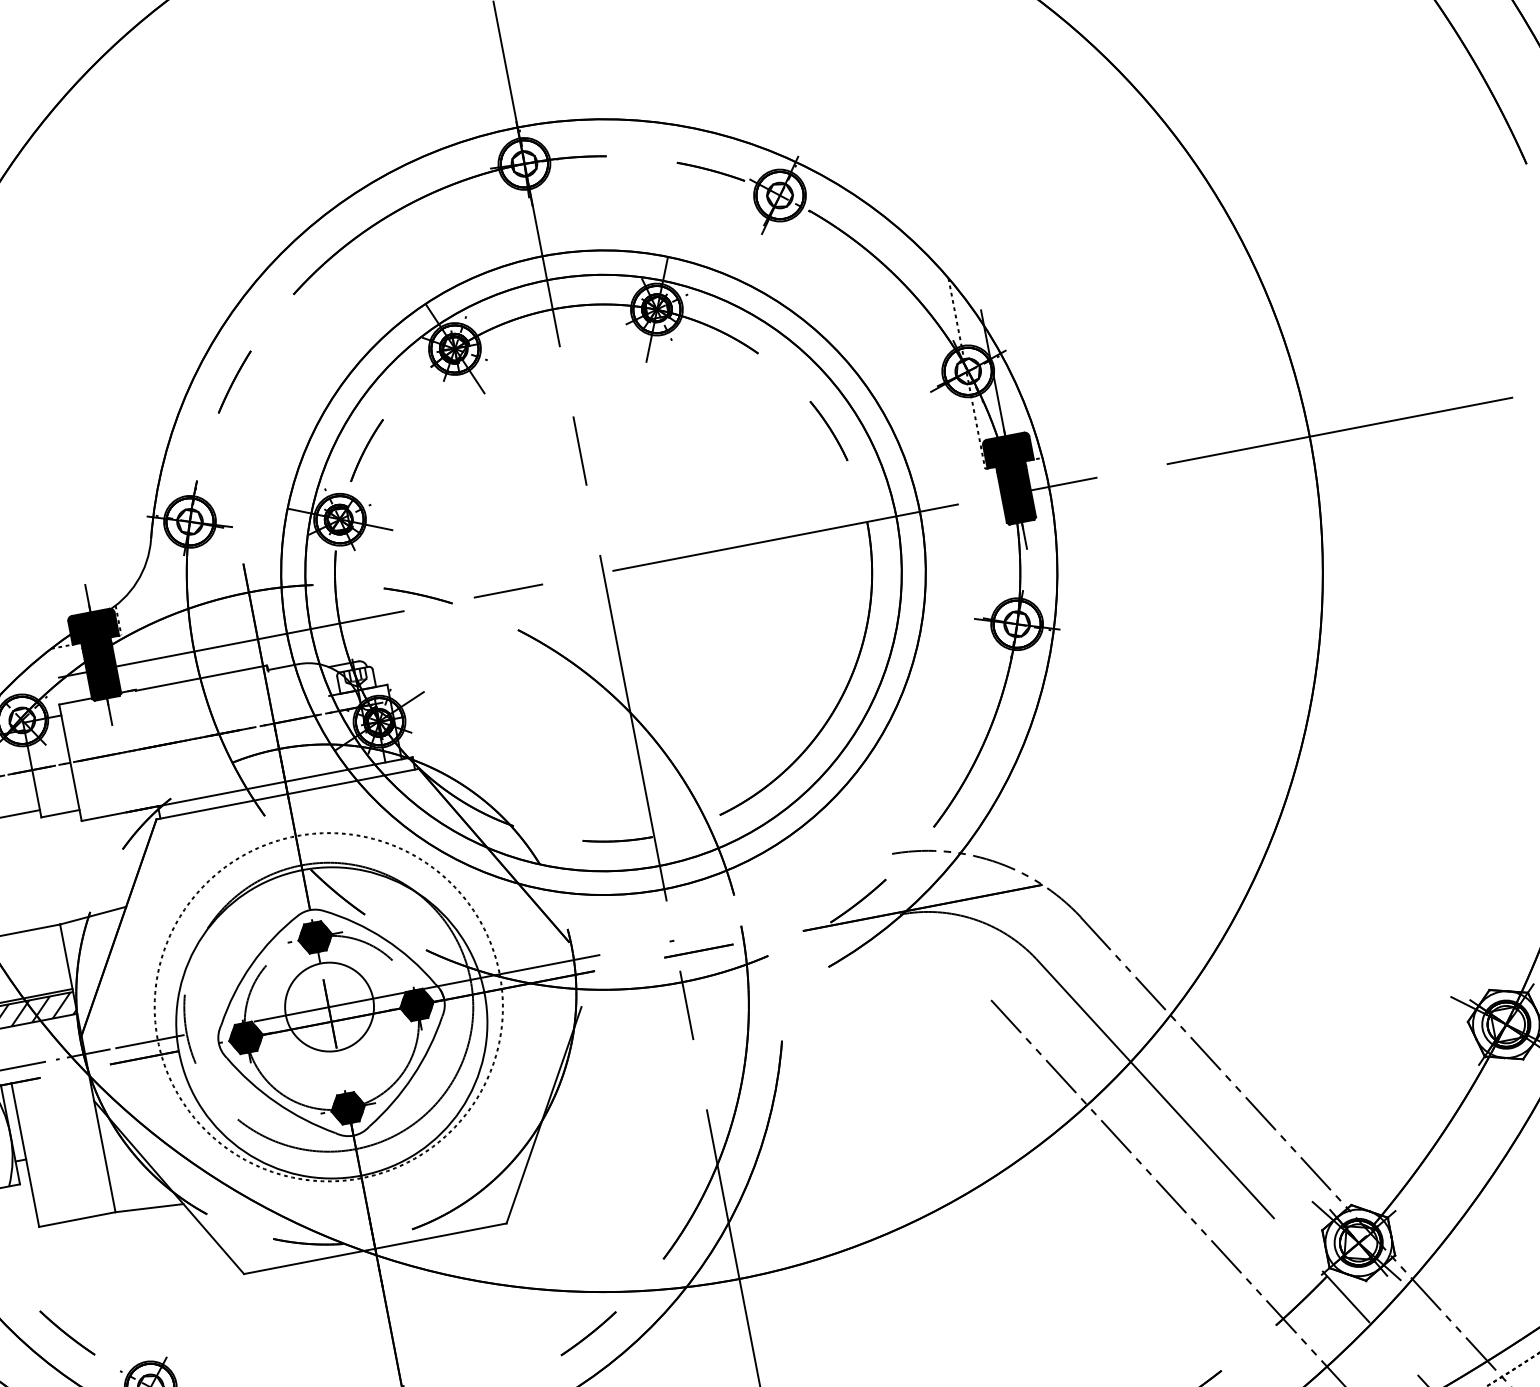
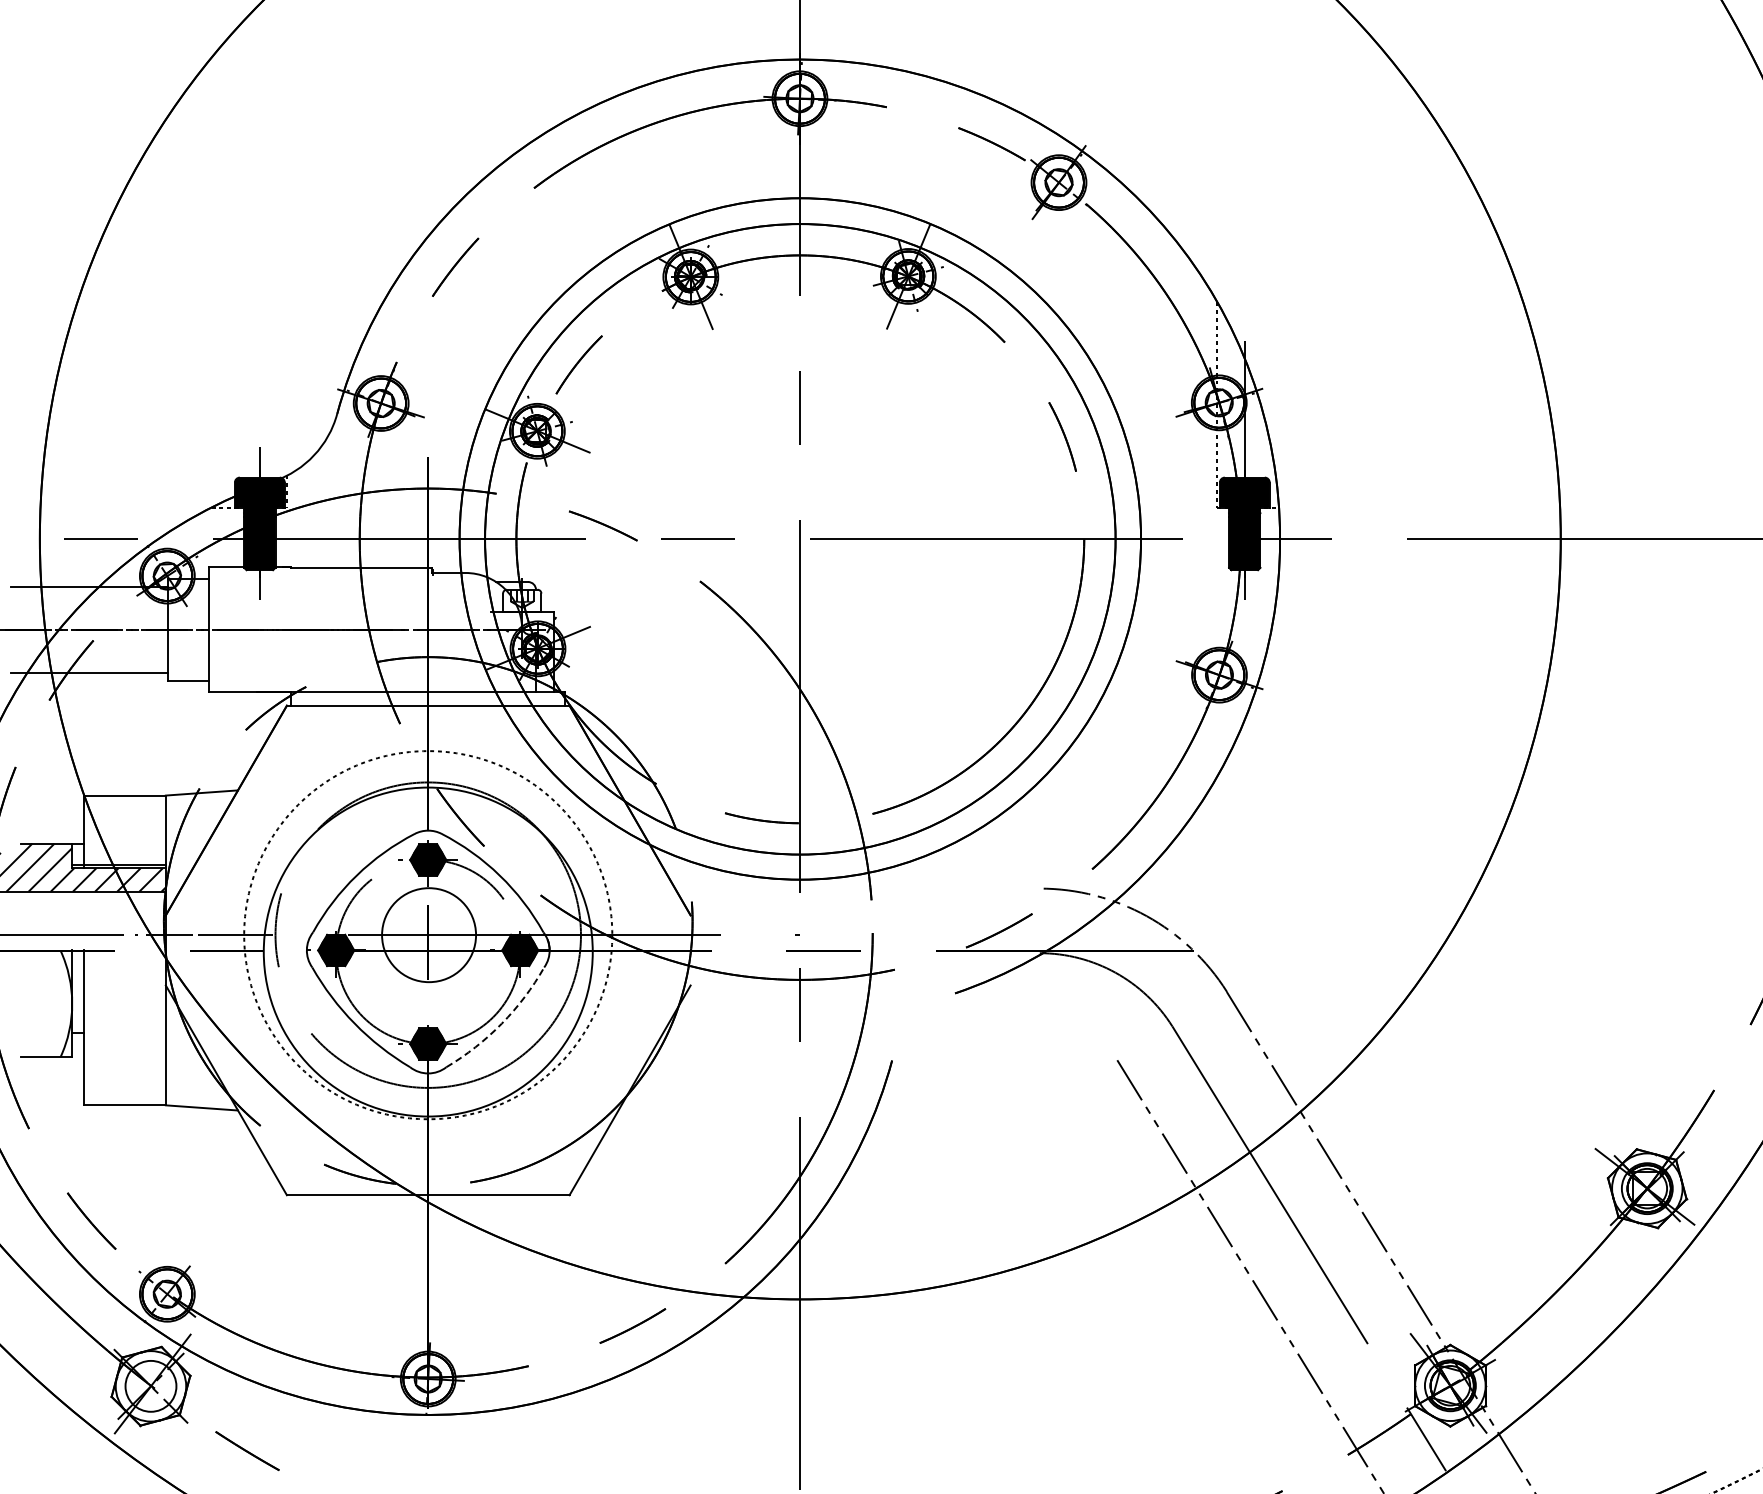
arc: (412, 1076) -> (501, 1023), solid -> dashed

